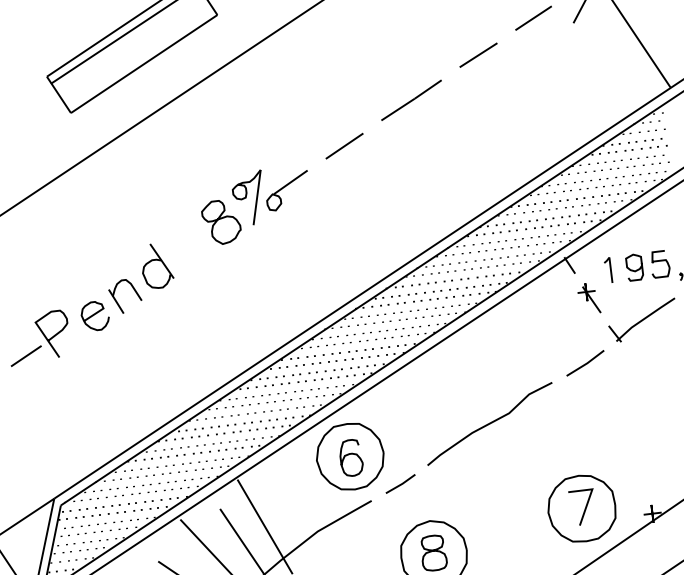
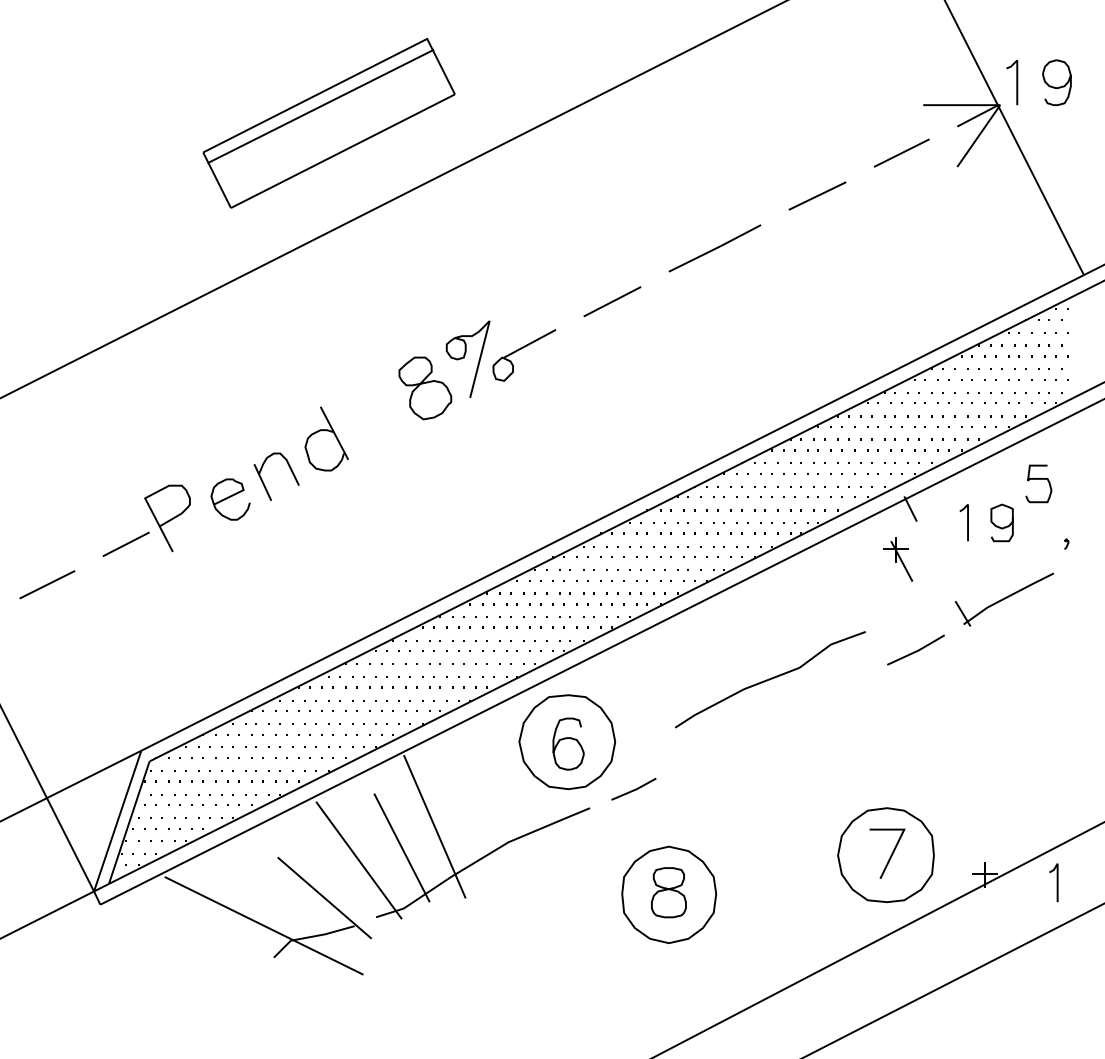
curve: (659, 261) -> (1038, 479), moved
part: (589, 298) -> (898, 559), moved
curve: (489, 423) -> (770, 679), moved

